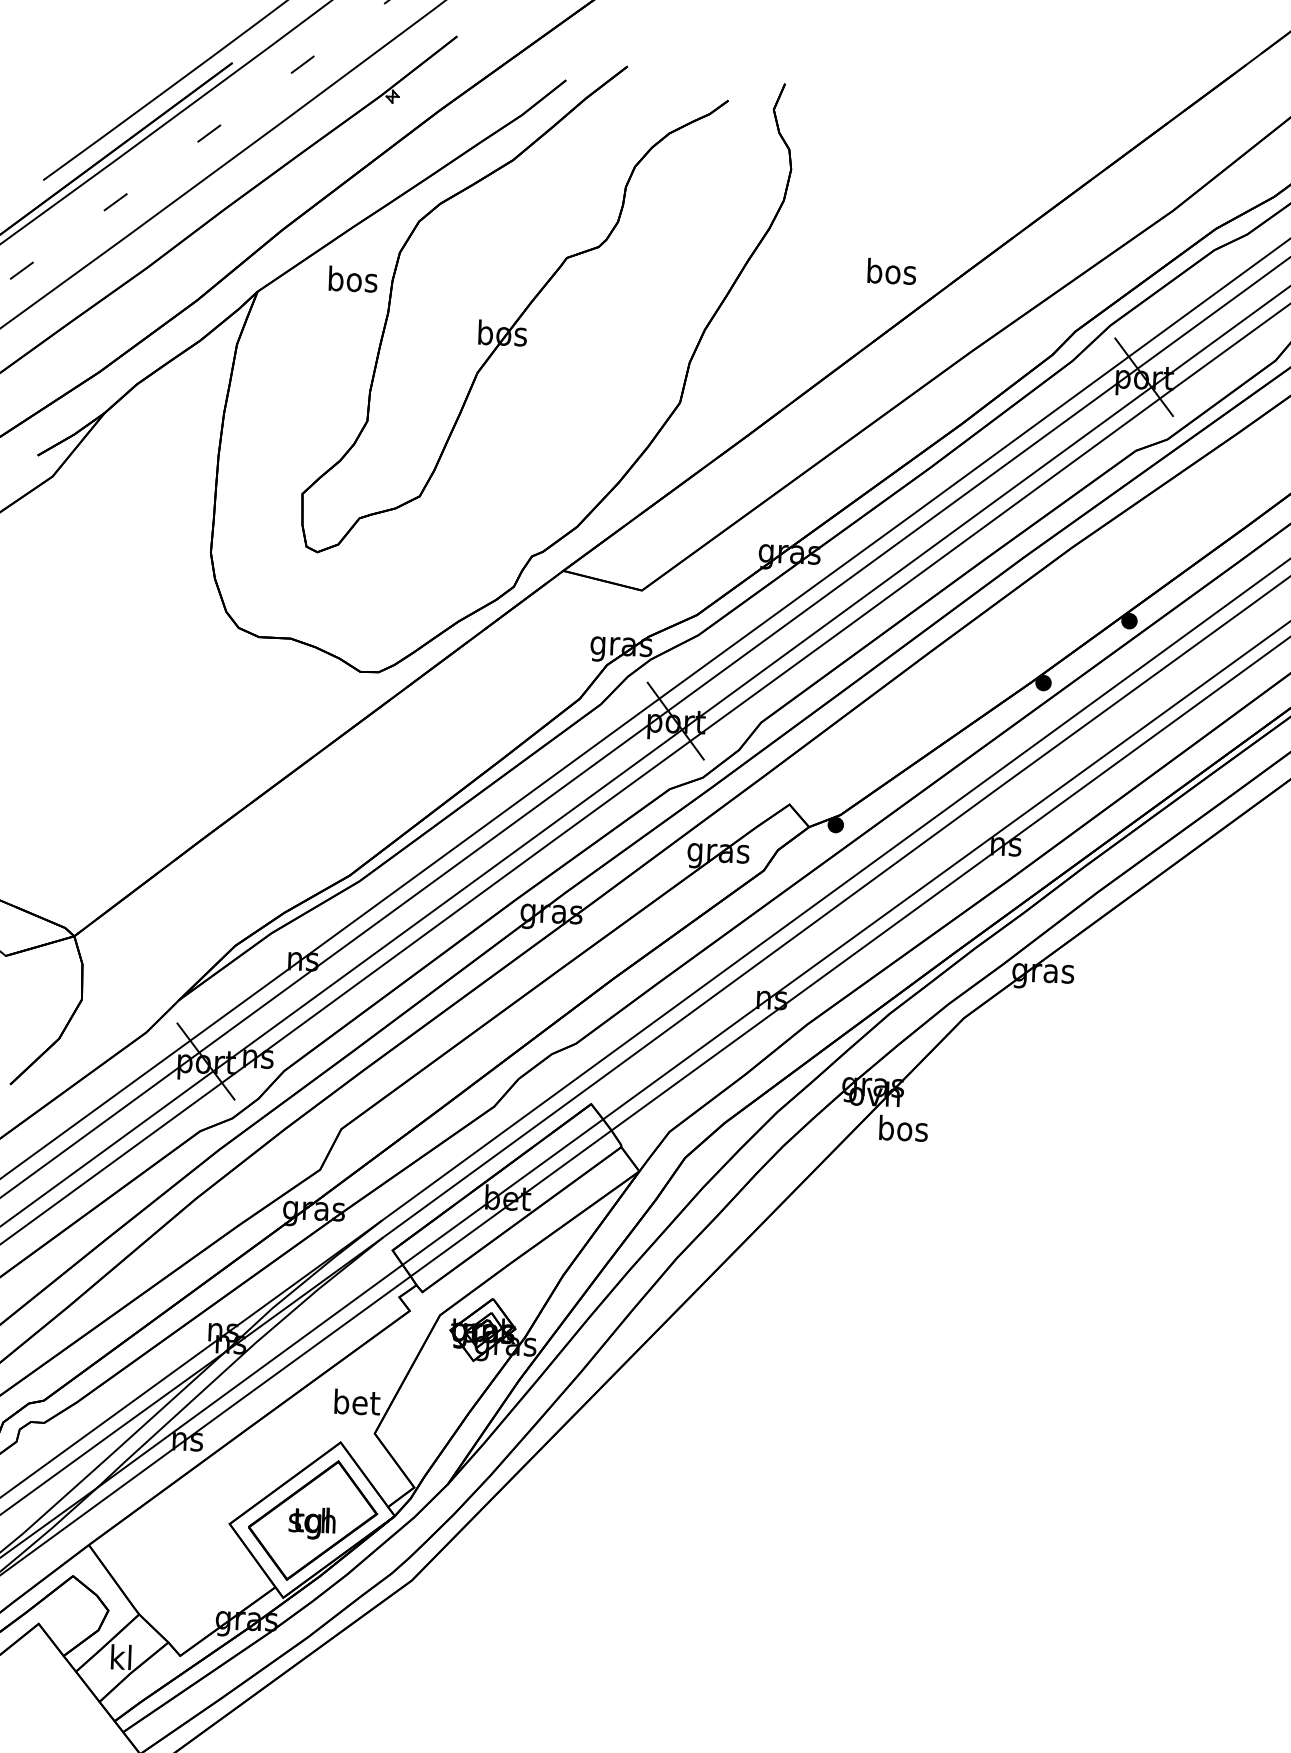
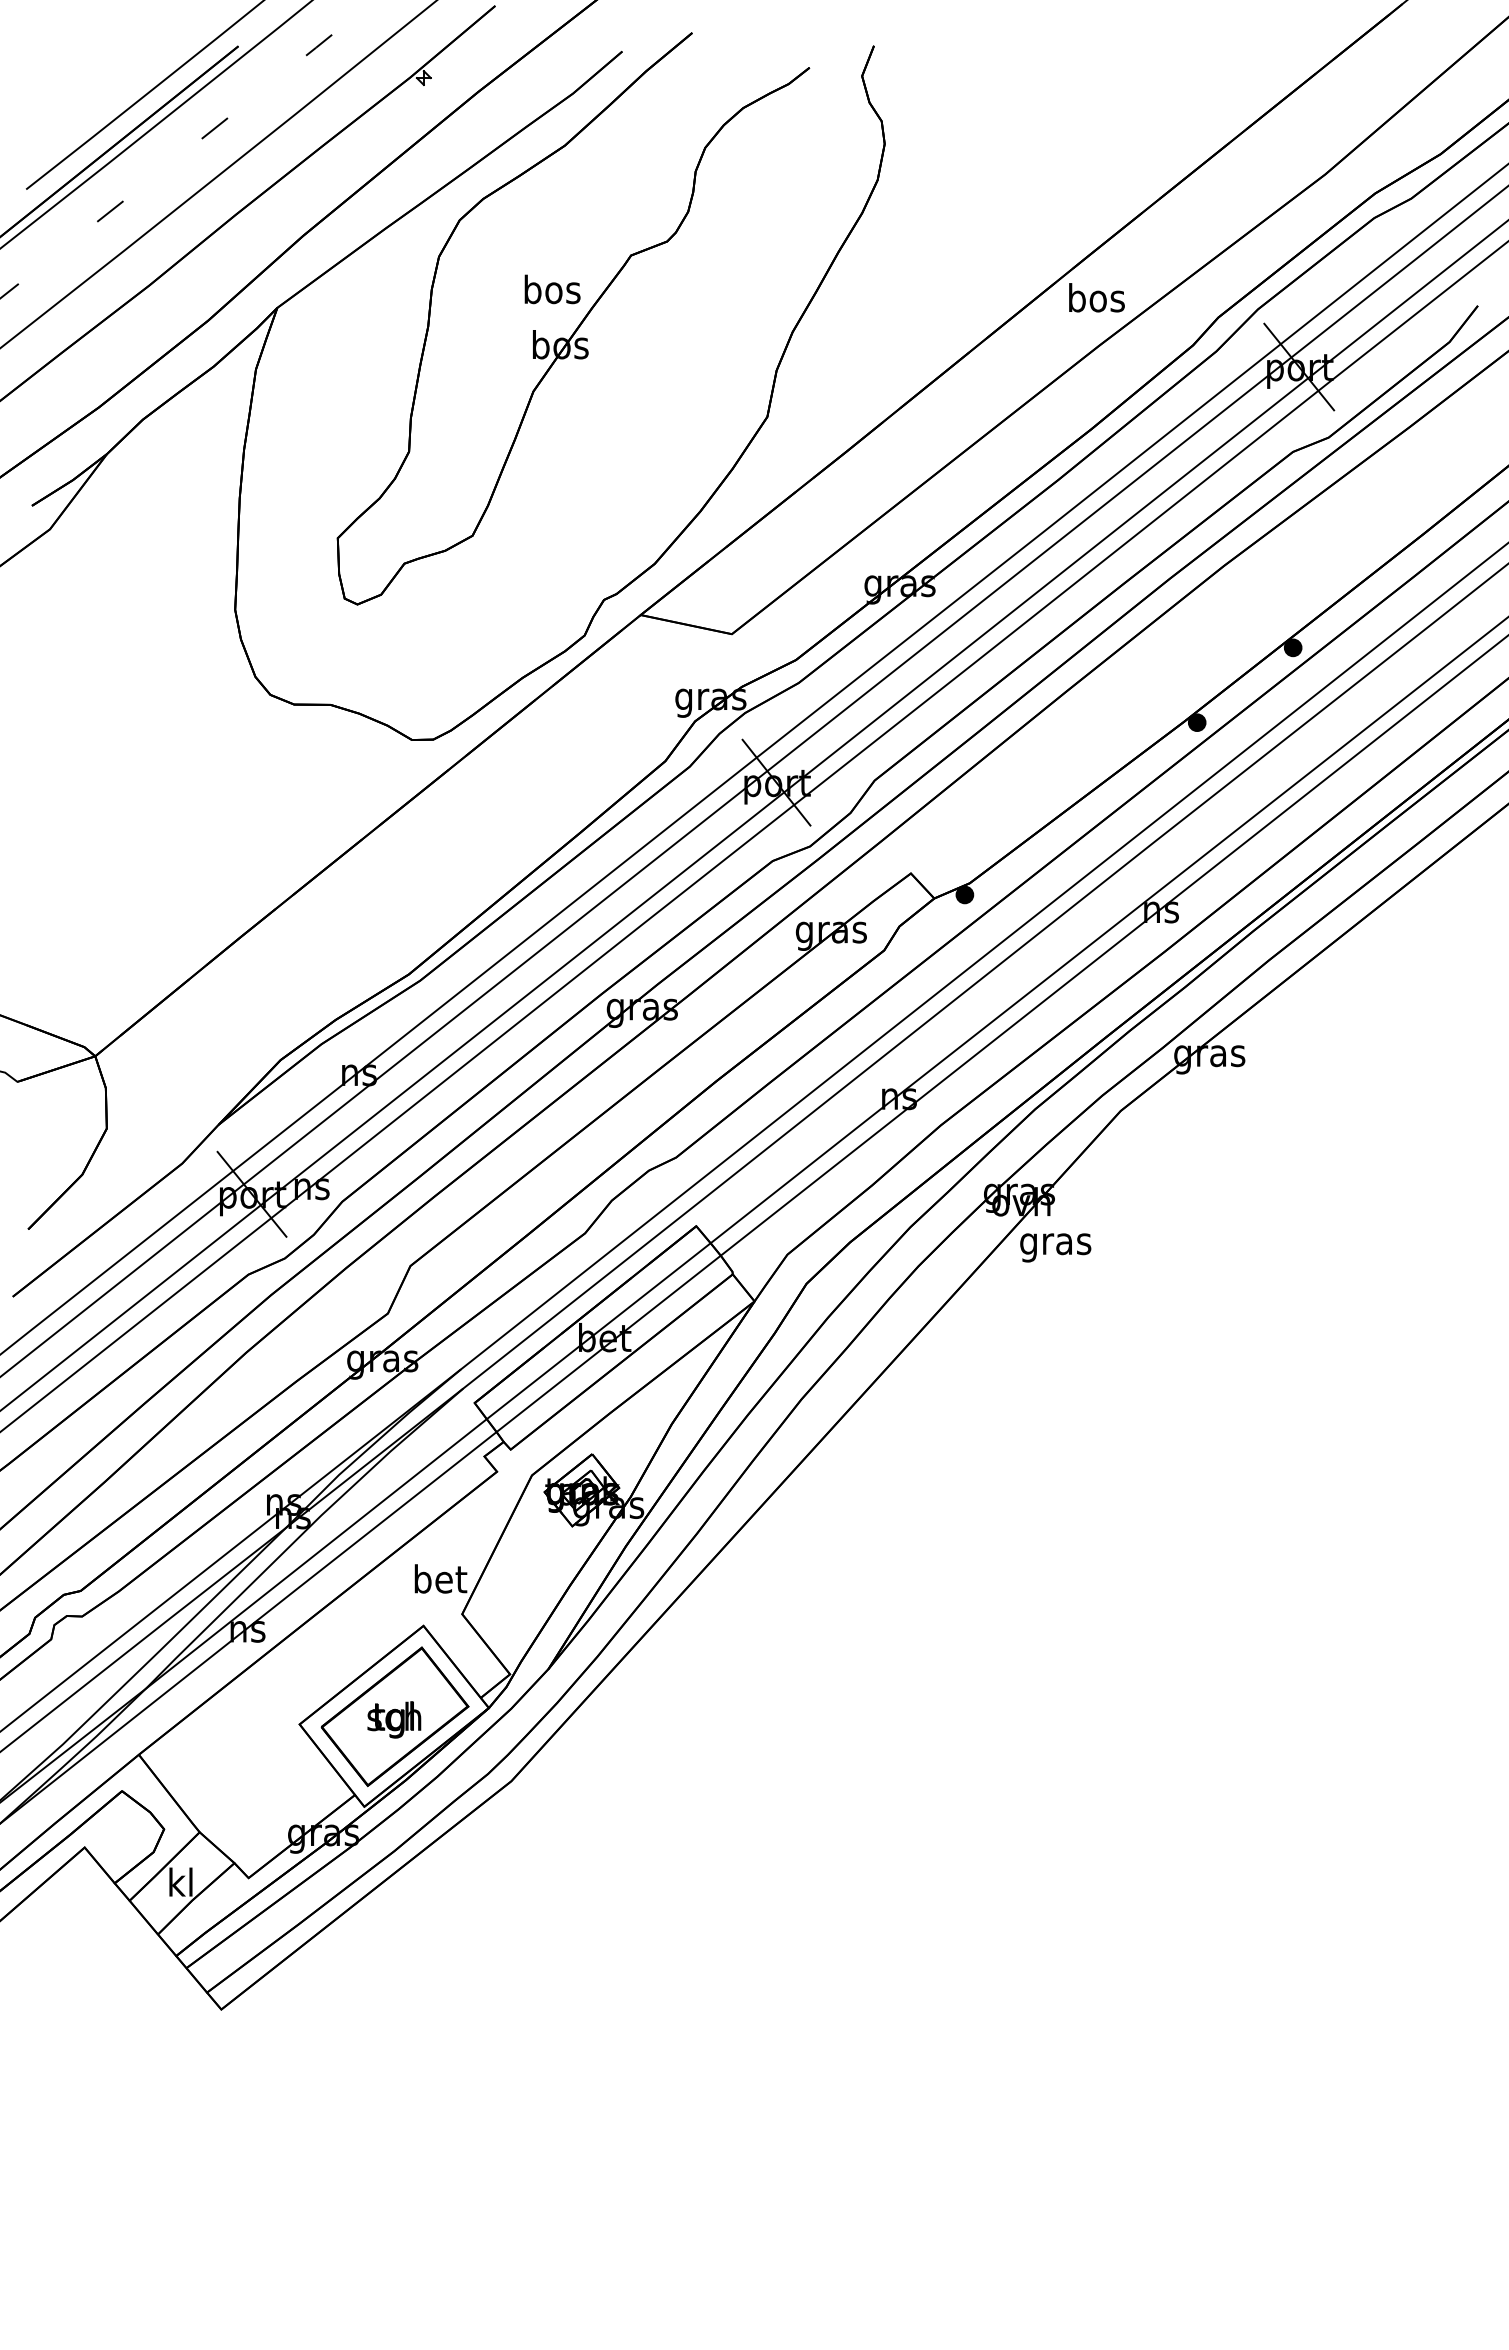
text: (891, 271) -> (1096, 297), moved
text: (353, 279) -> (552, 289), moved
text: (902, 1131) -> (1055, 1243), bos -> gras

